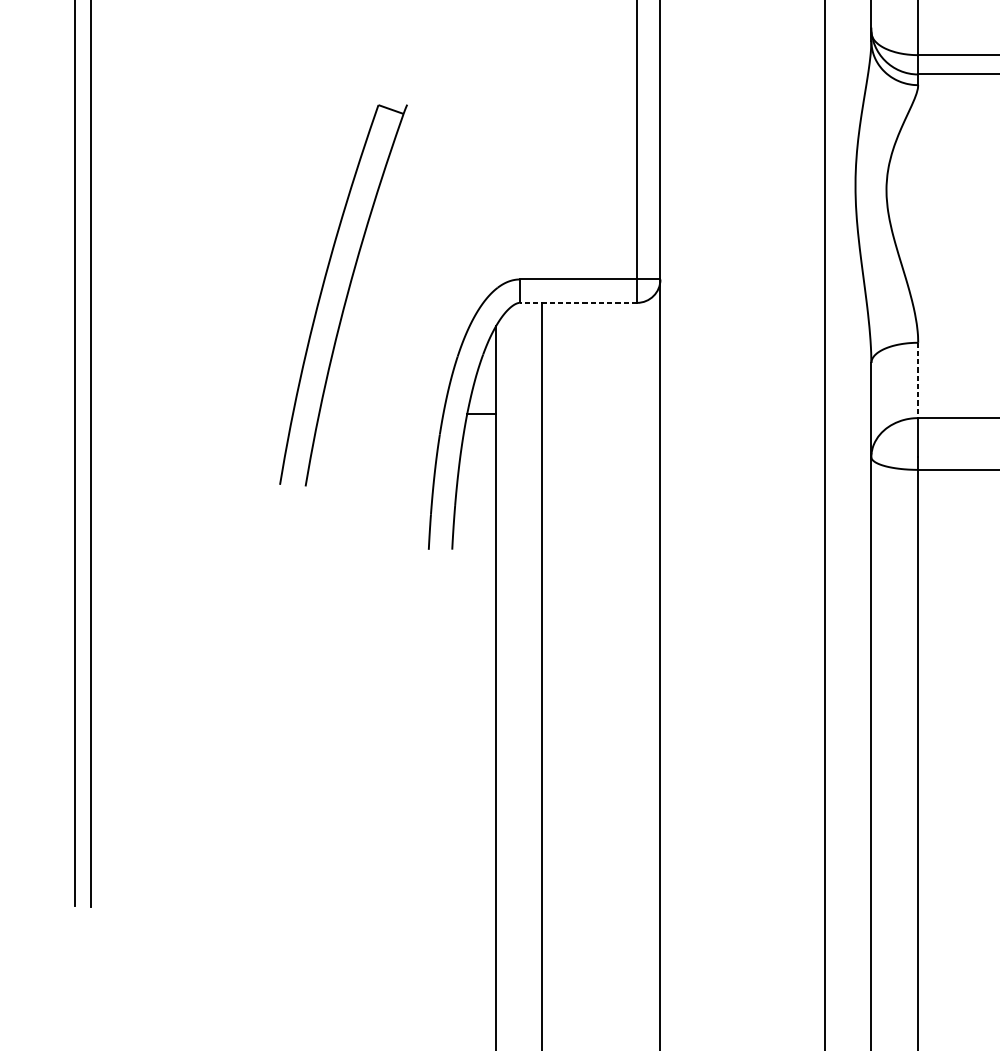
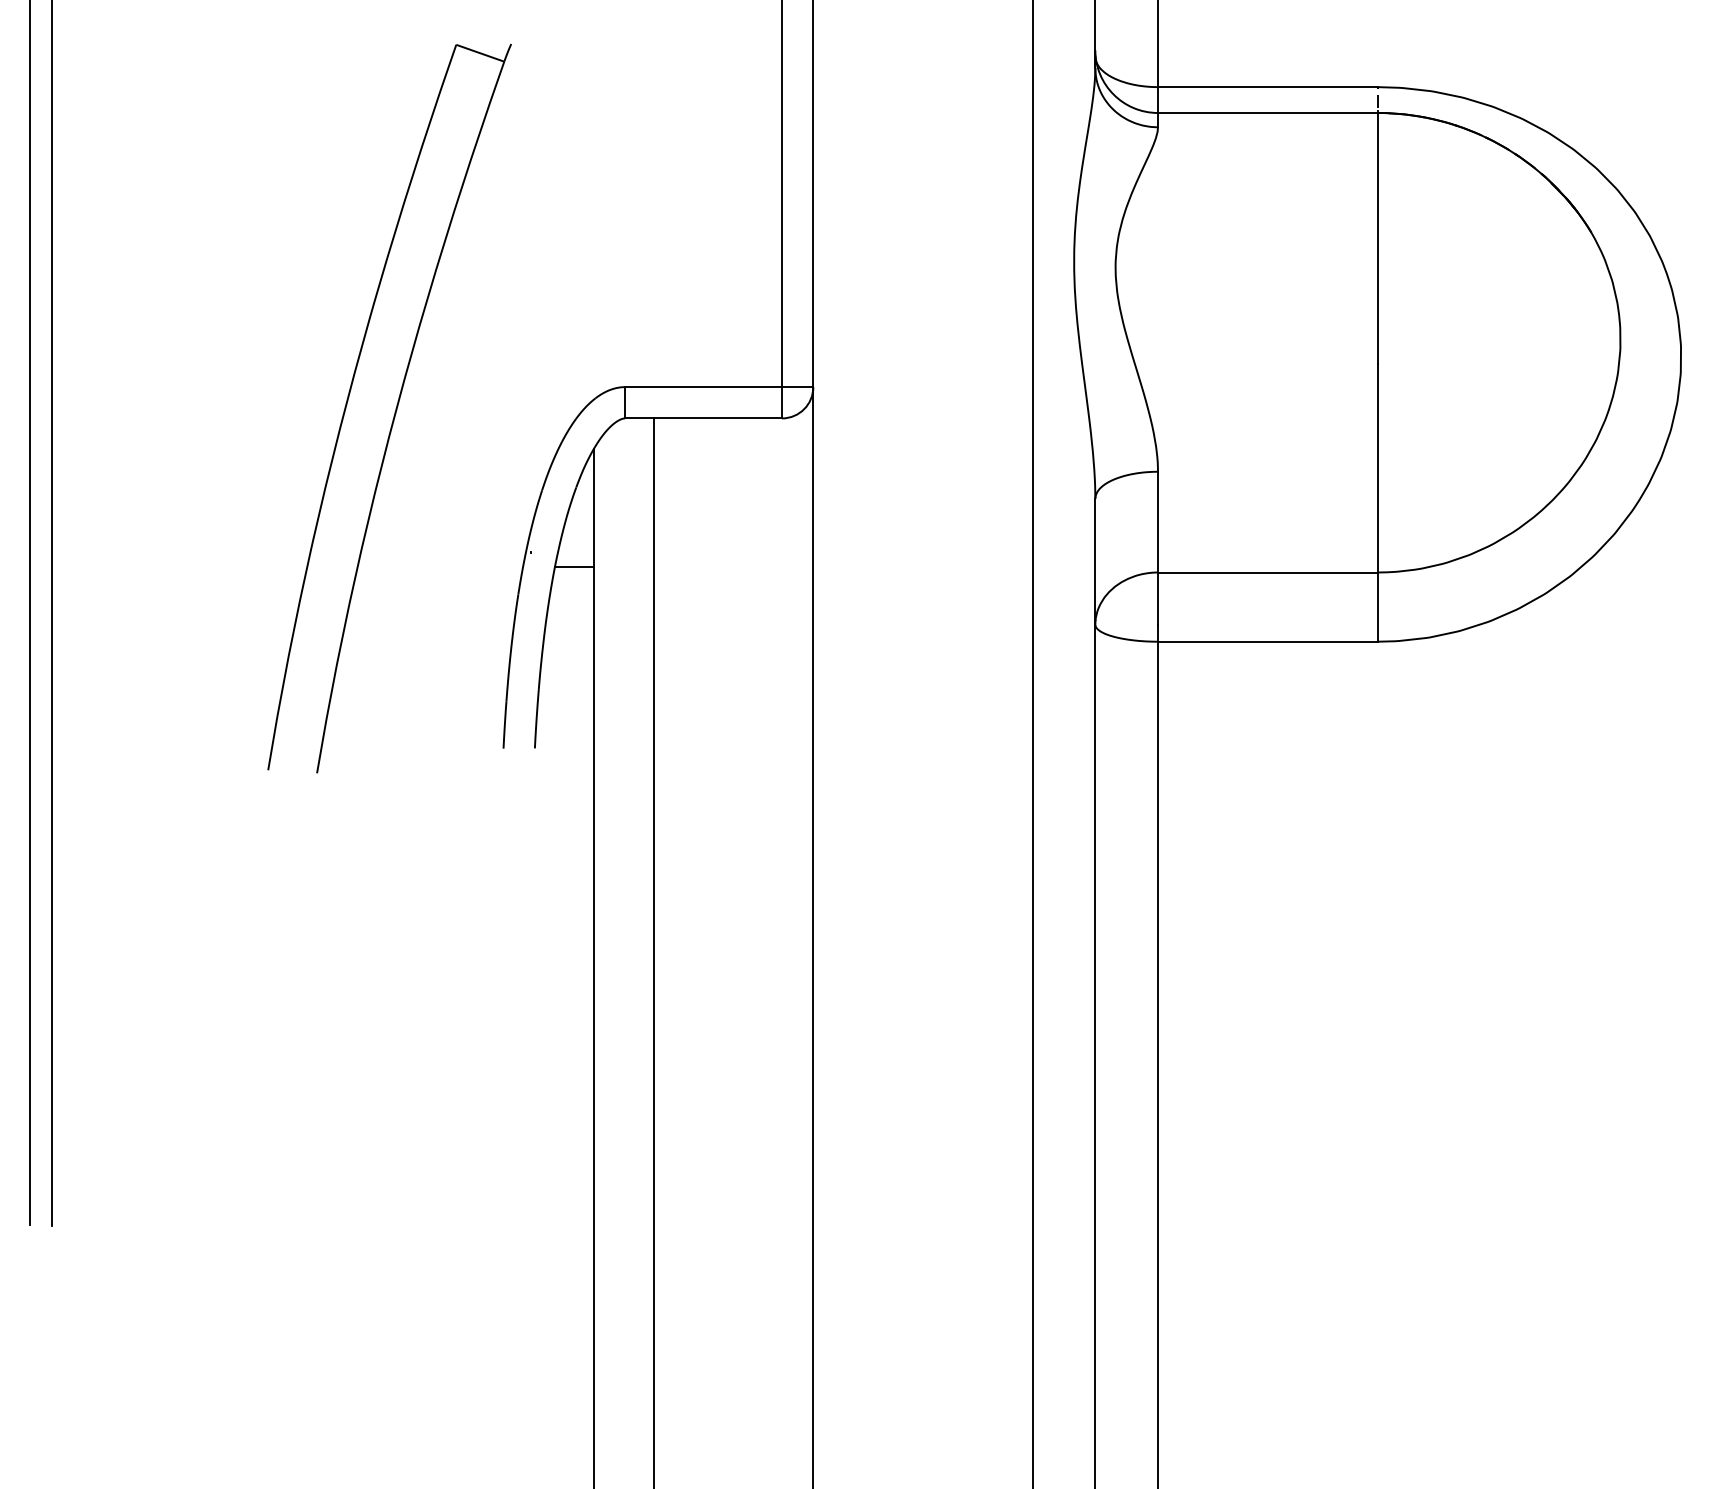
part: (343, 295) -> (389, 408), size x1.43
line: (578, 302) -> (703, 418), dashed -> solid
line: (918, 380) -> (1158, 522), dashed -> solid

